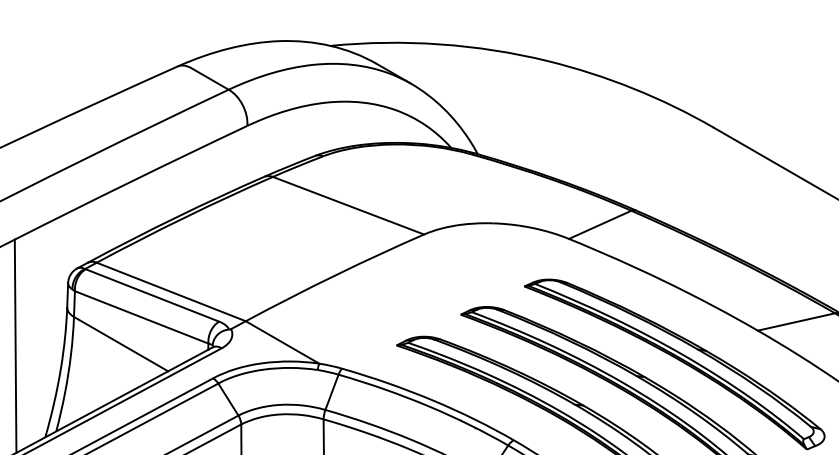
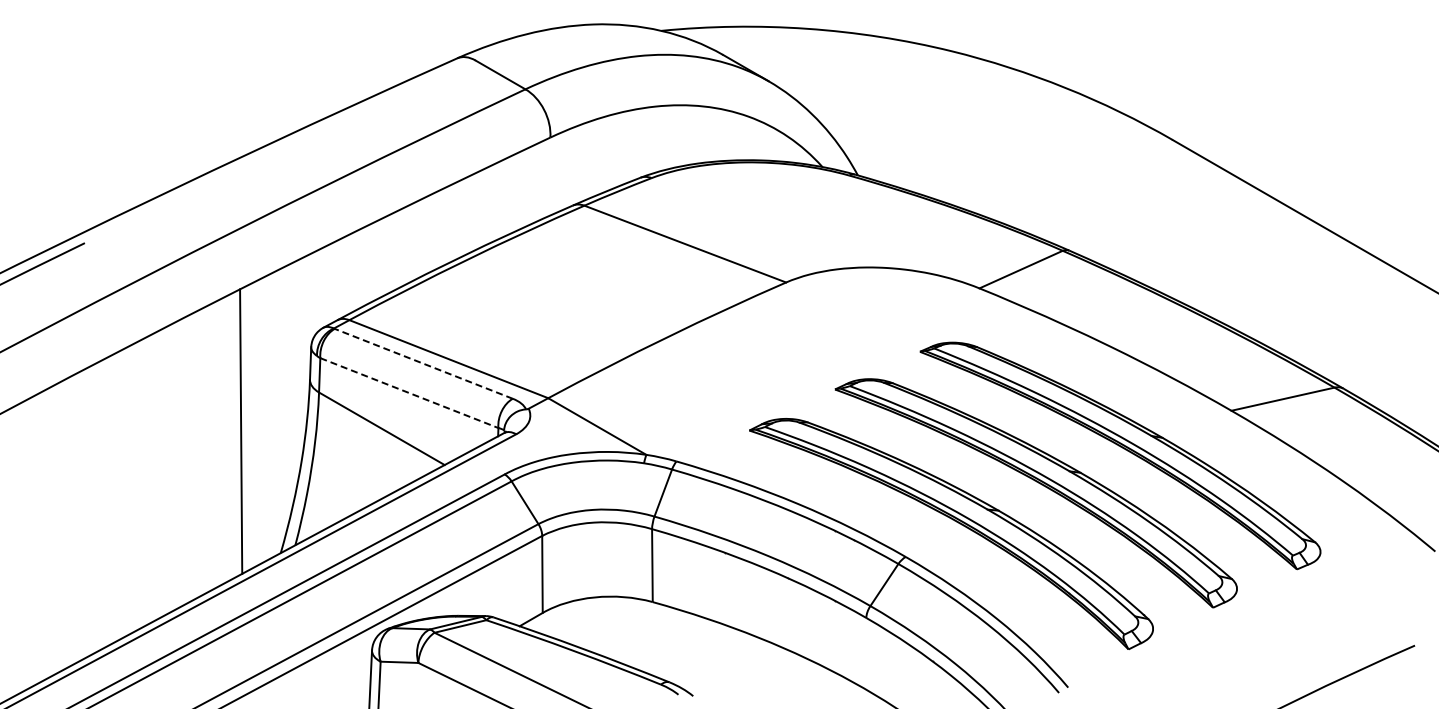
line: (152, 295) -> (423, 363), solid -> dashed
line: (141, 317) -> (409, 393), solid -> dashed

